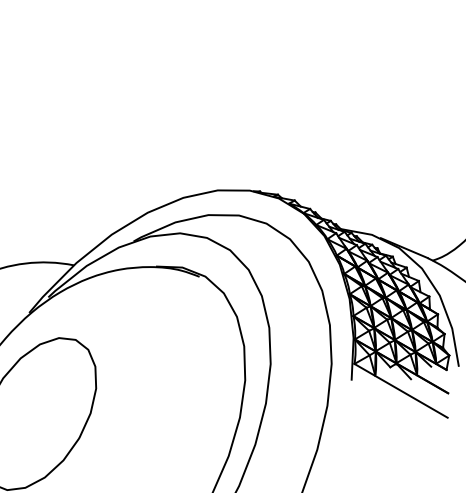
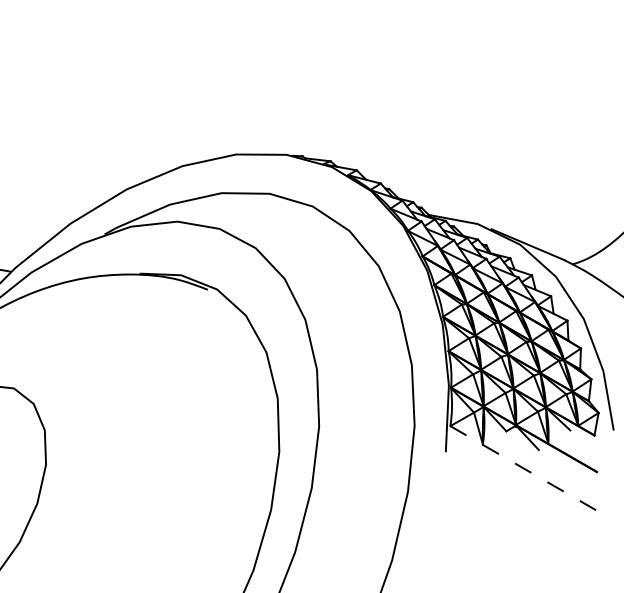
line: (401, 390) -> (523, 467), solid -> dashed

